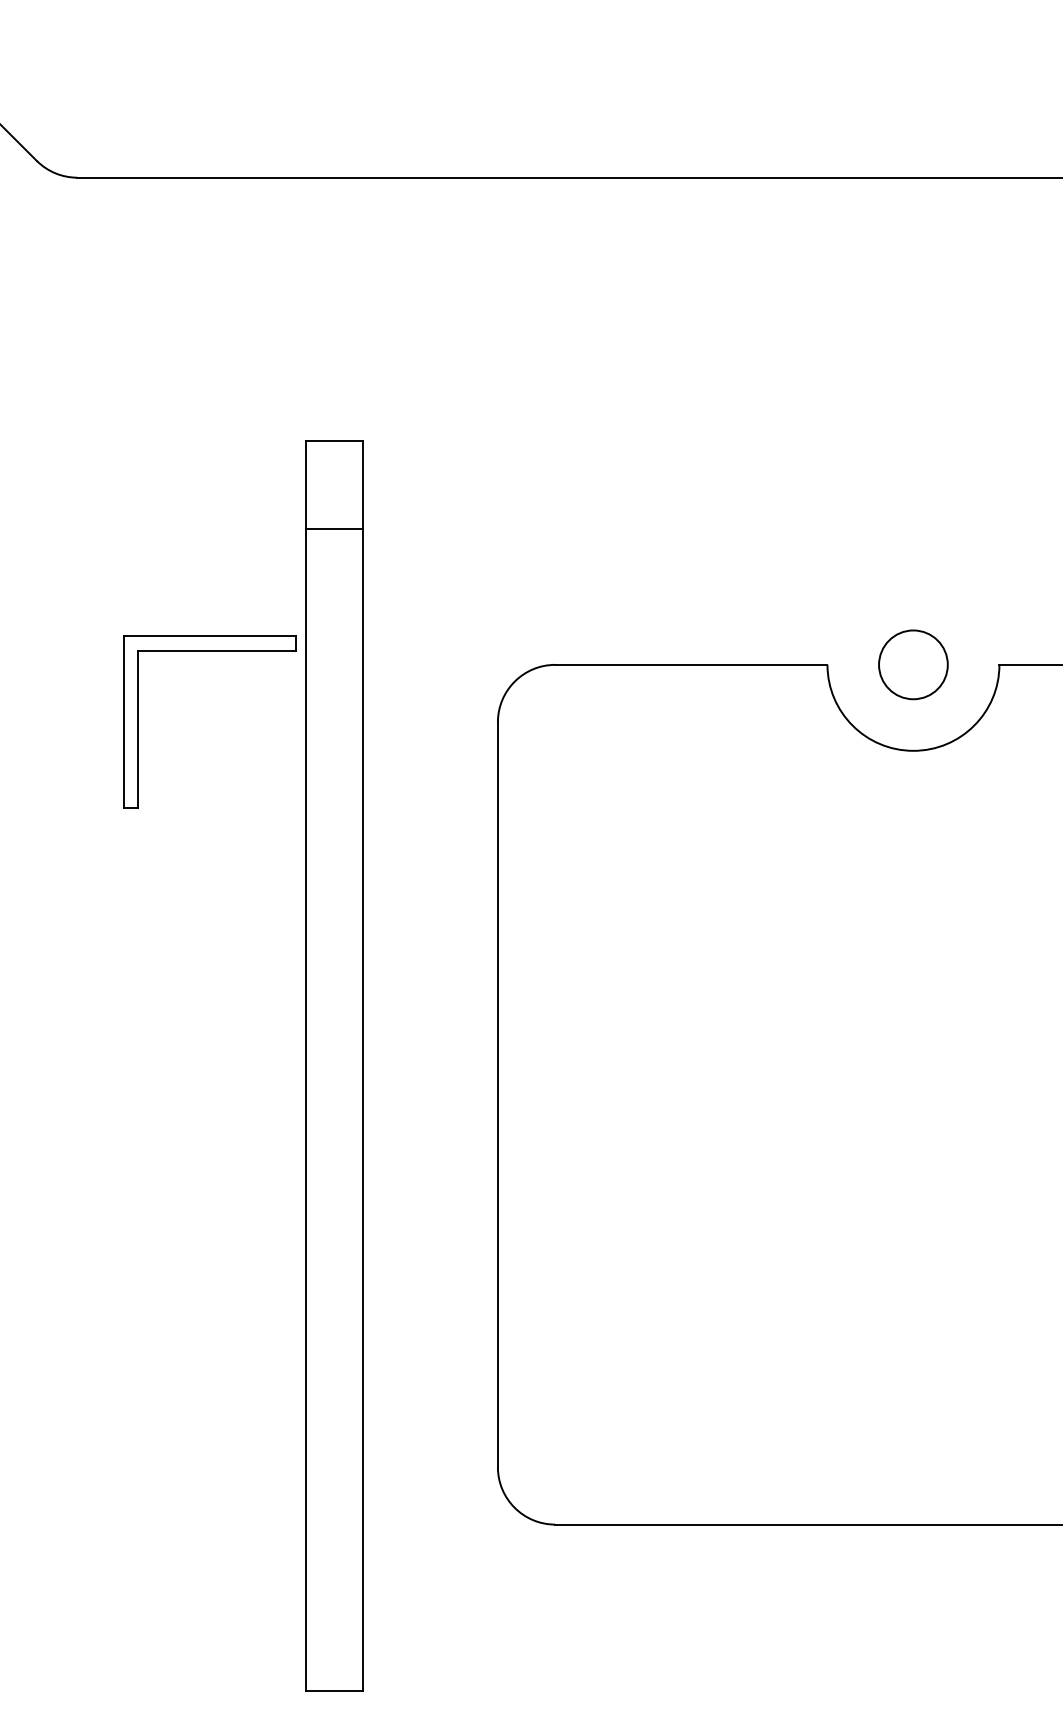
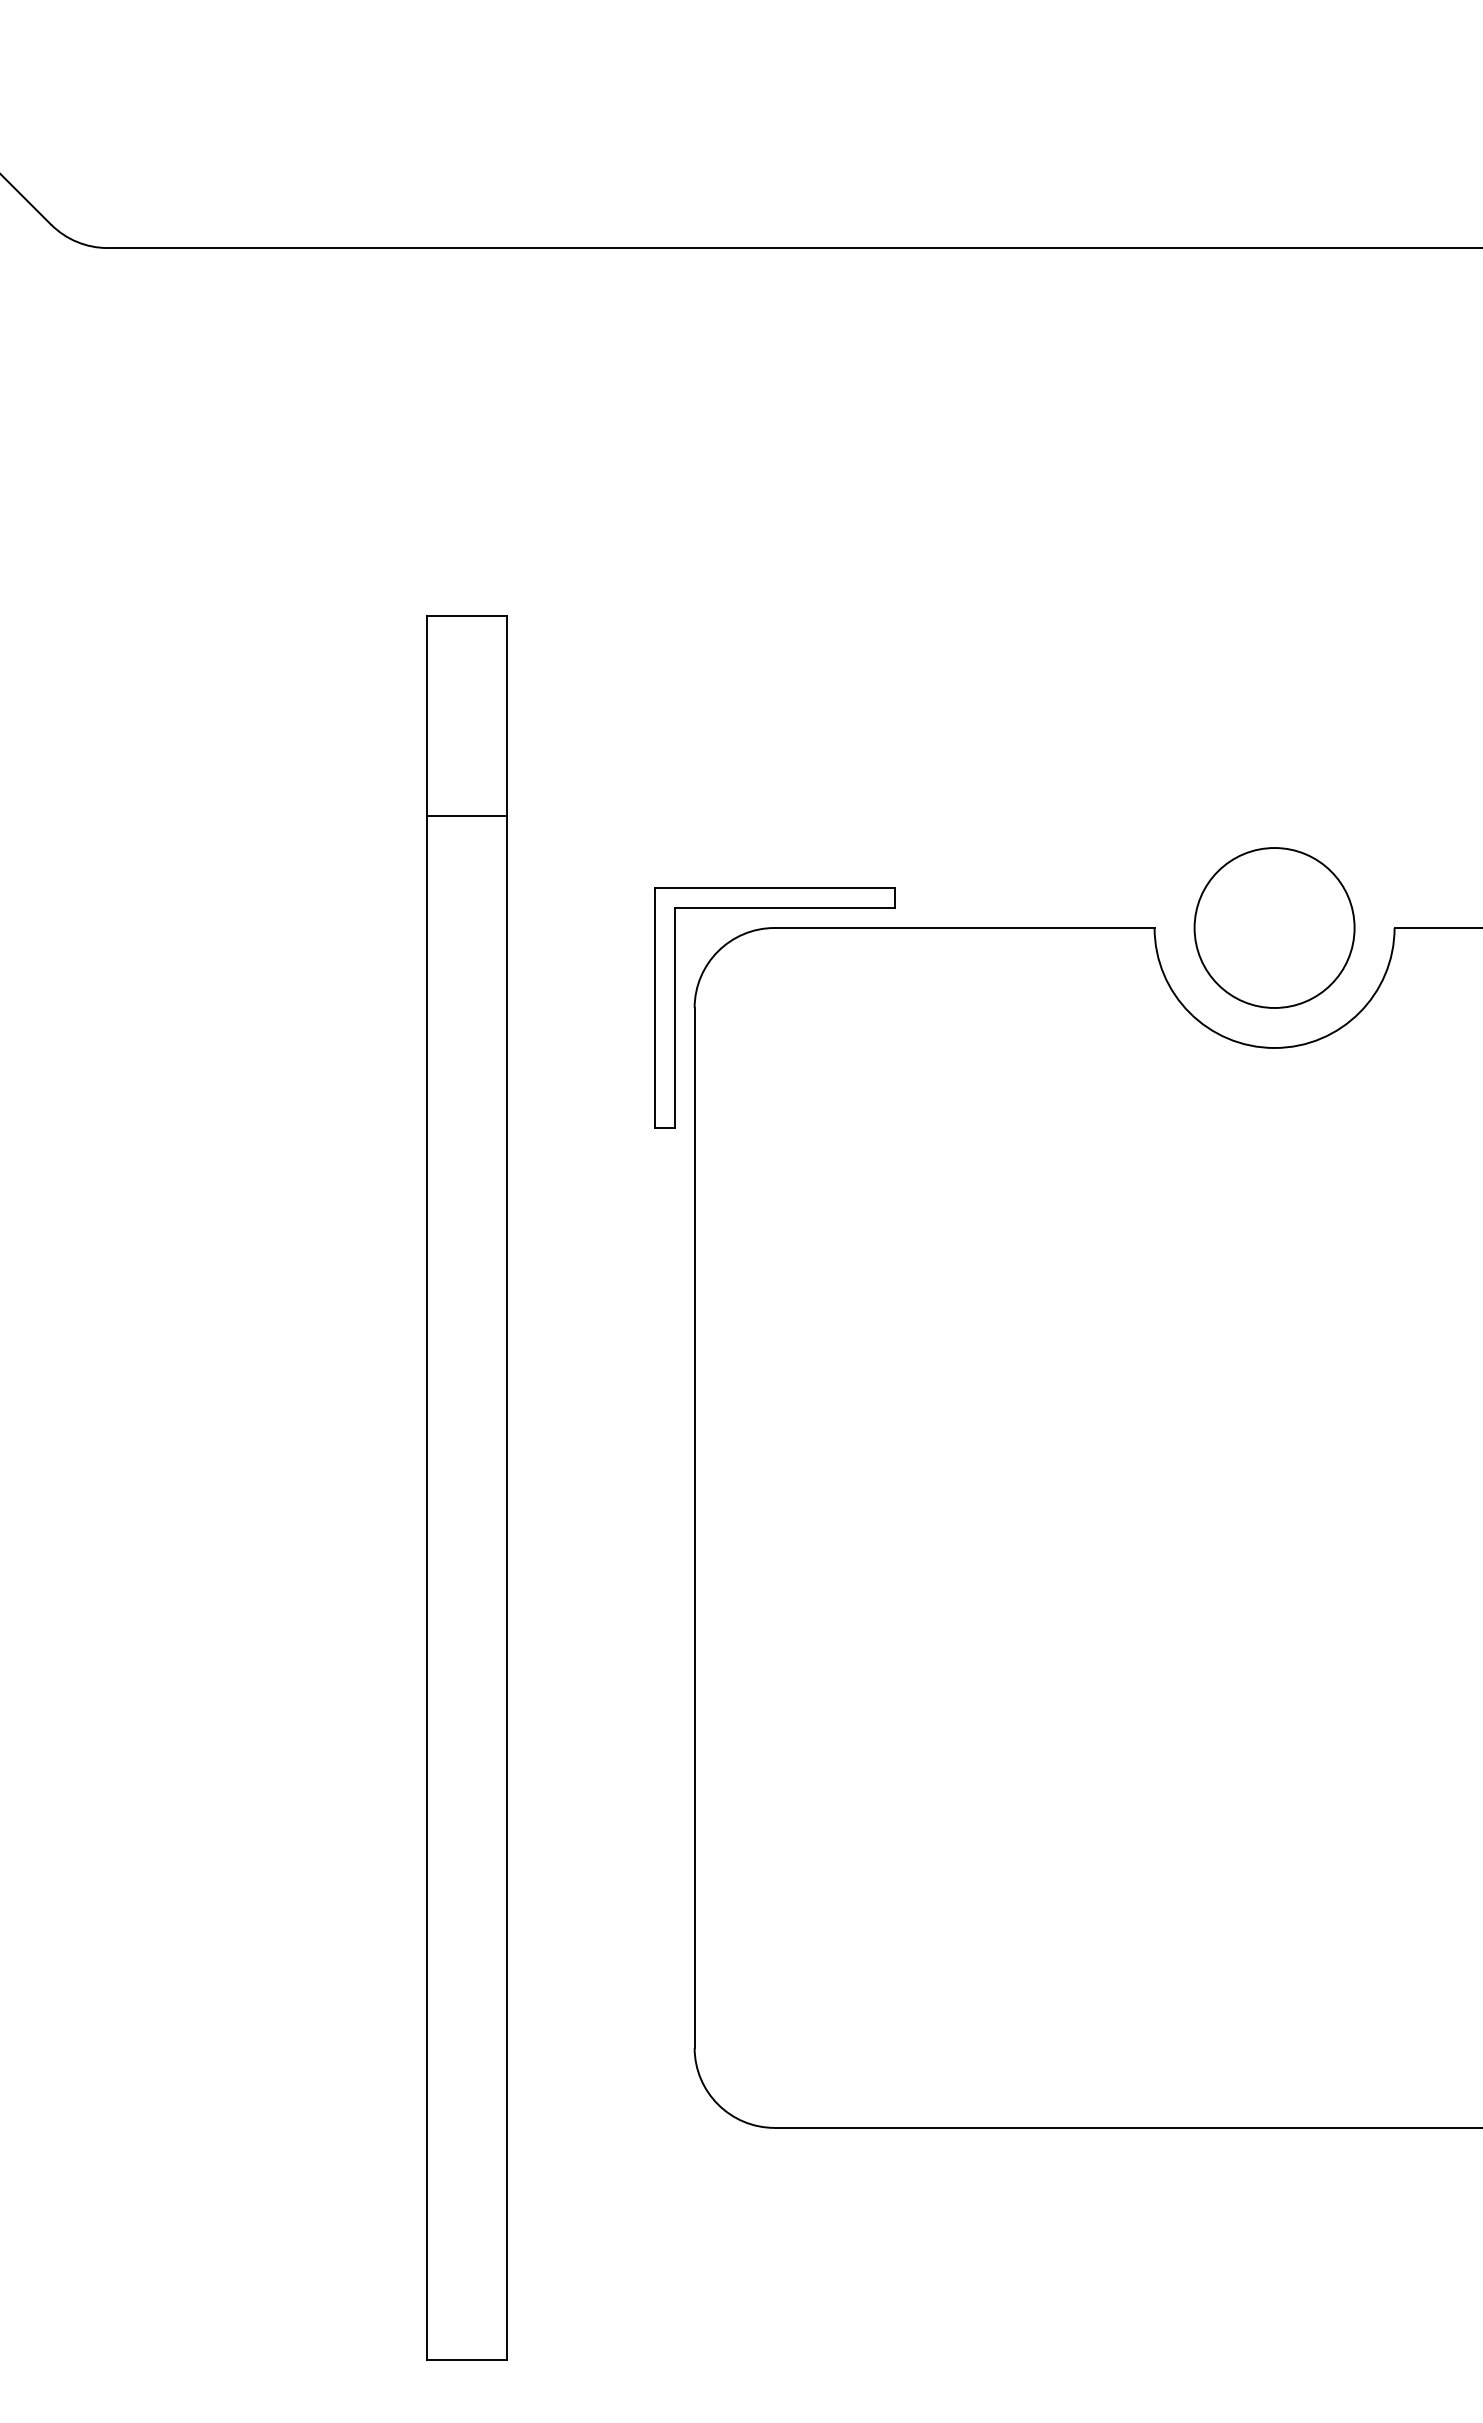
line: (334, 529) -> (466, 816), moved
part: (209, 650) -> (774, 908), moved
circle: (913, 664) -> (1274, 927), size x1.67

